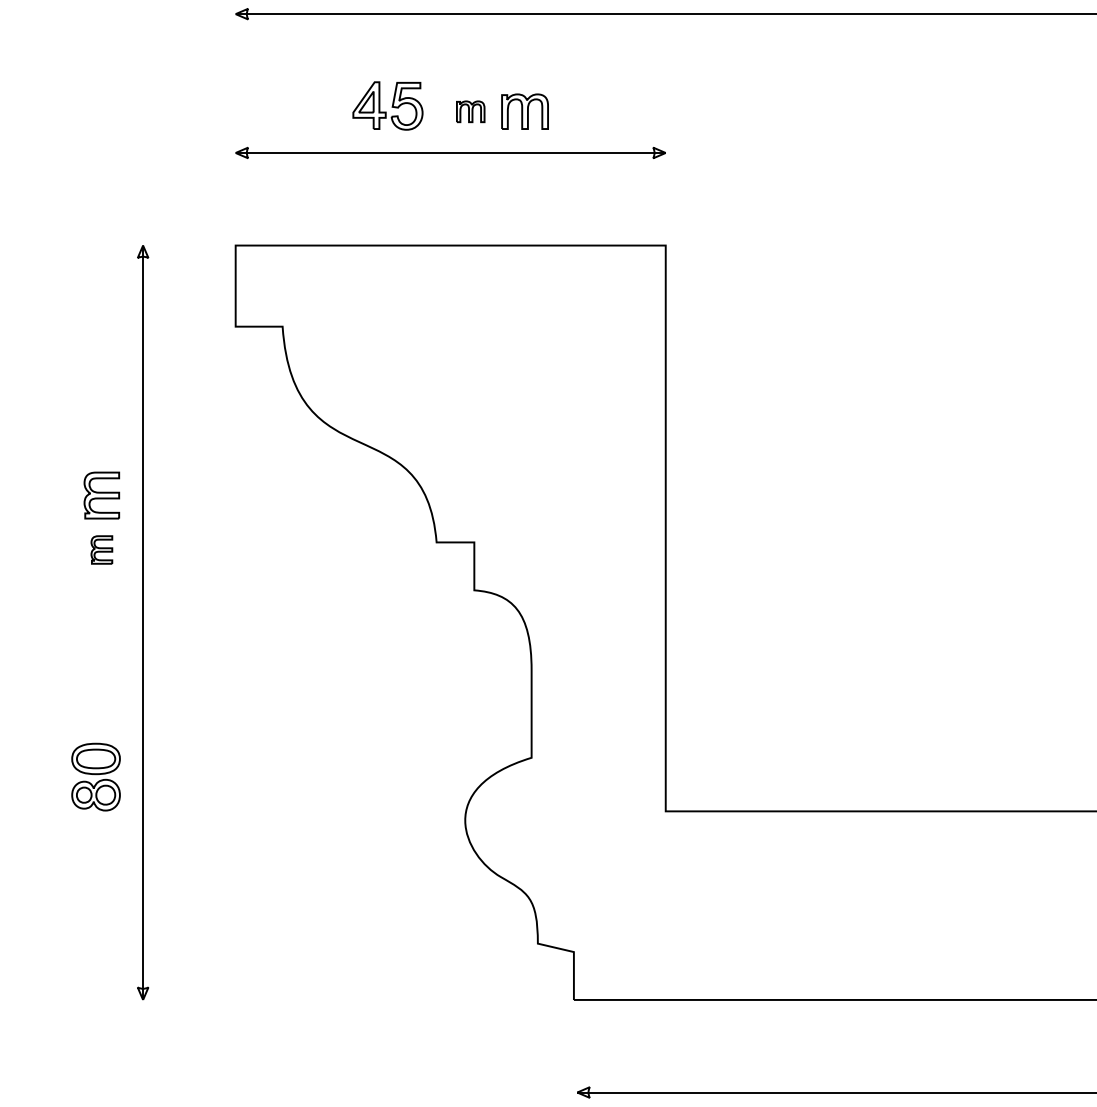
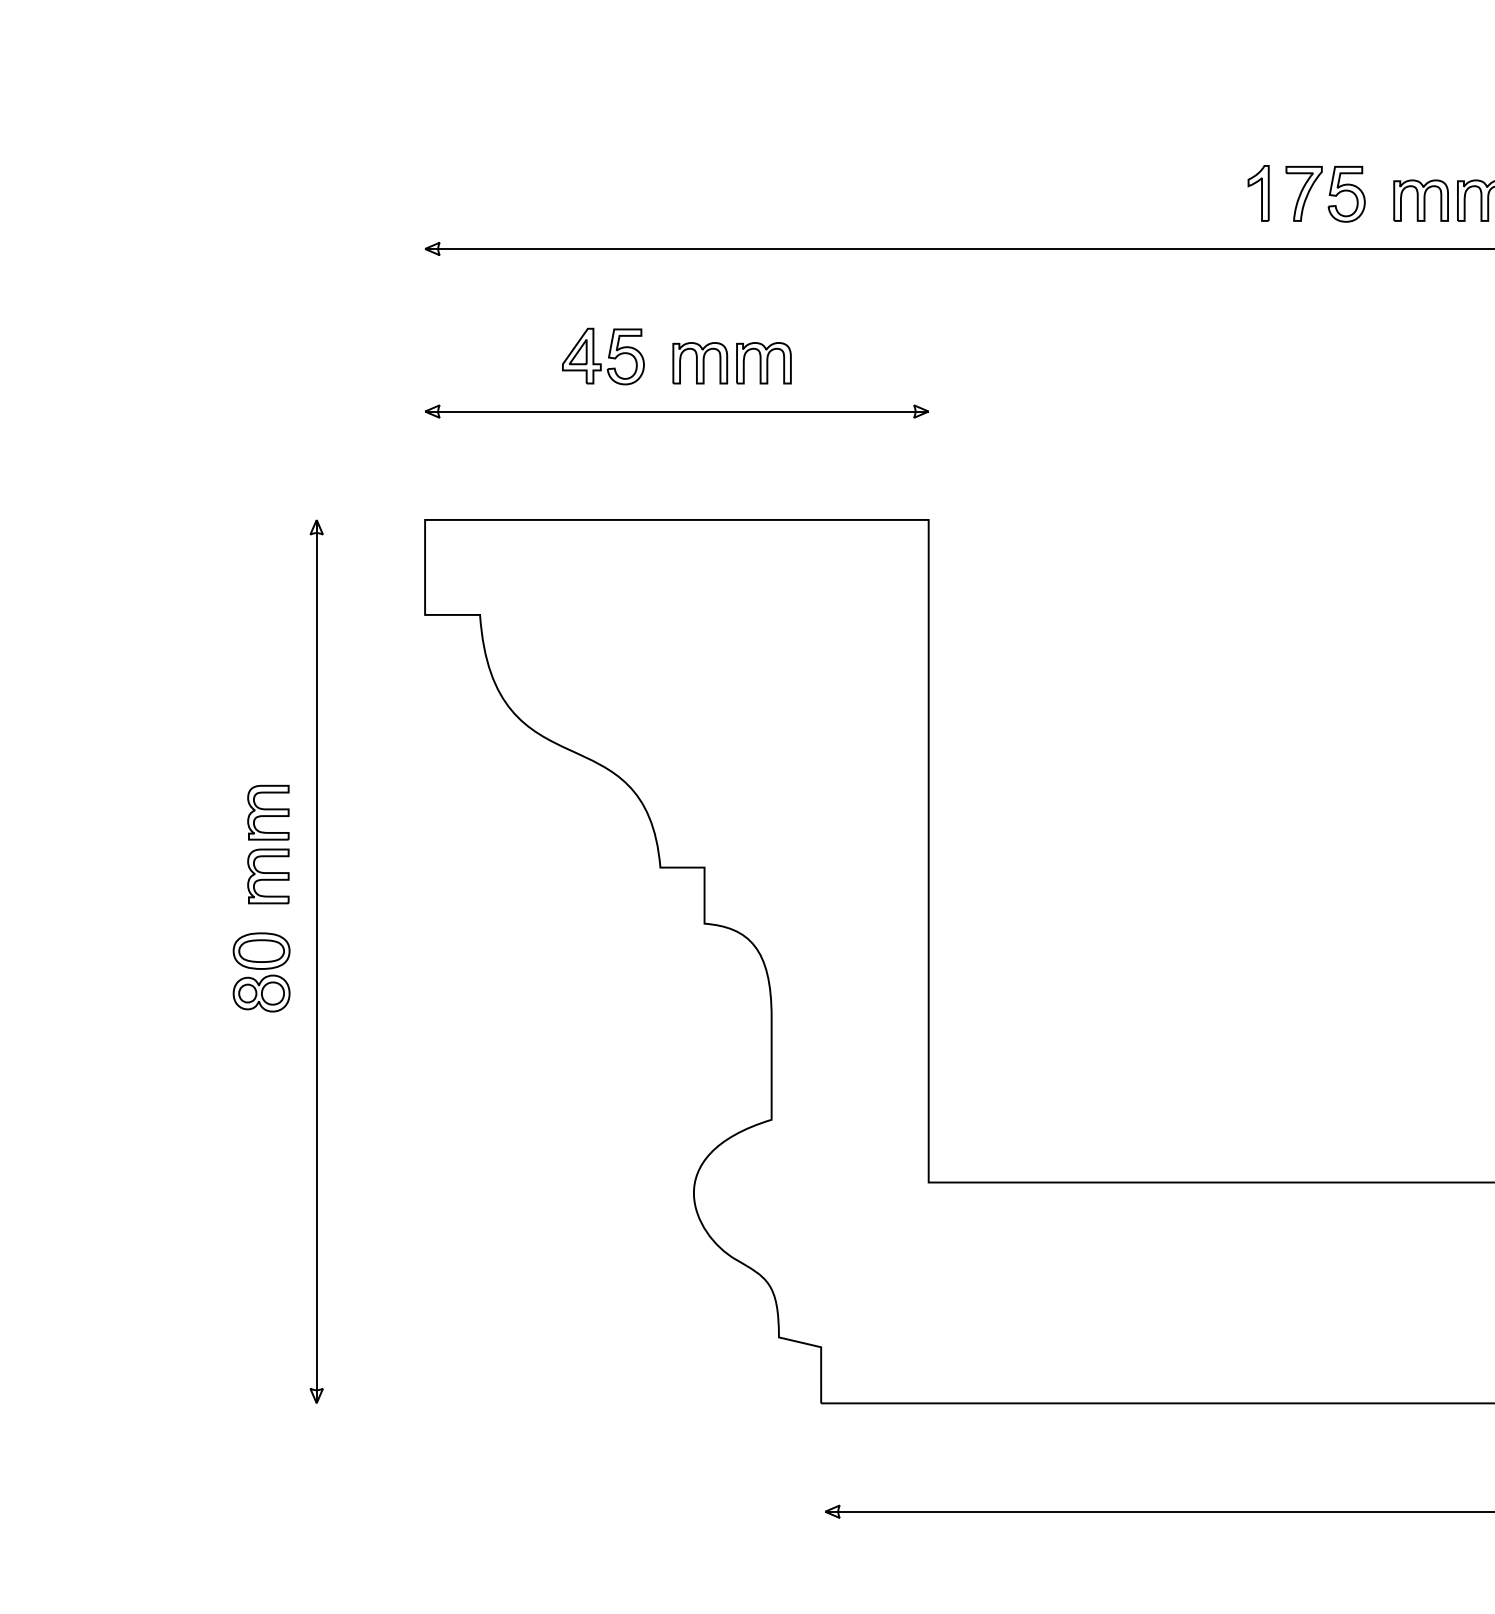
part: (470, 111) -> (700, 363), size x1.67
part: (101, 550) -> (268, 876), size x1.67
part: (95, 777) -> (261, 972), moved

